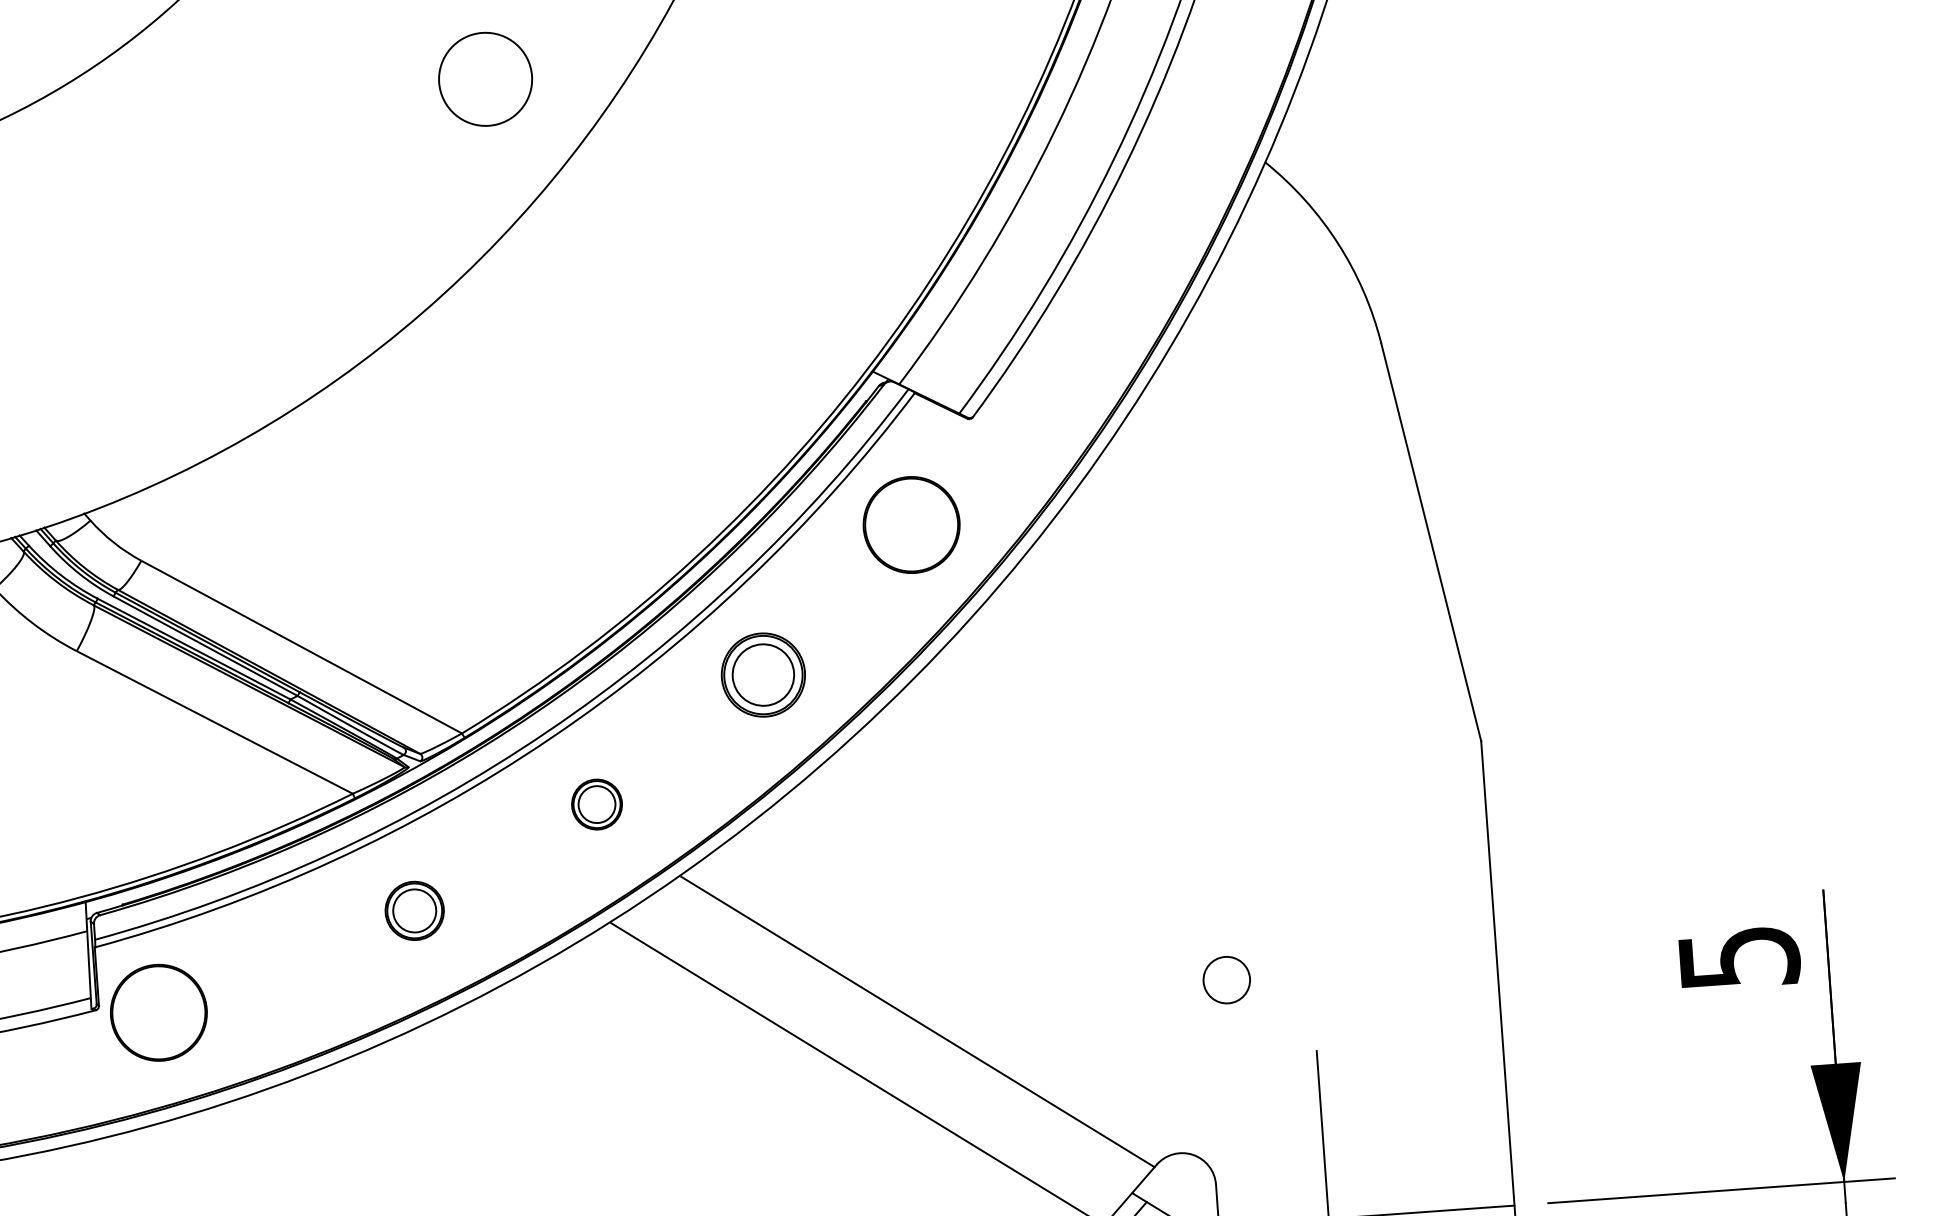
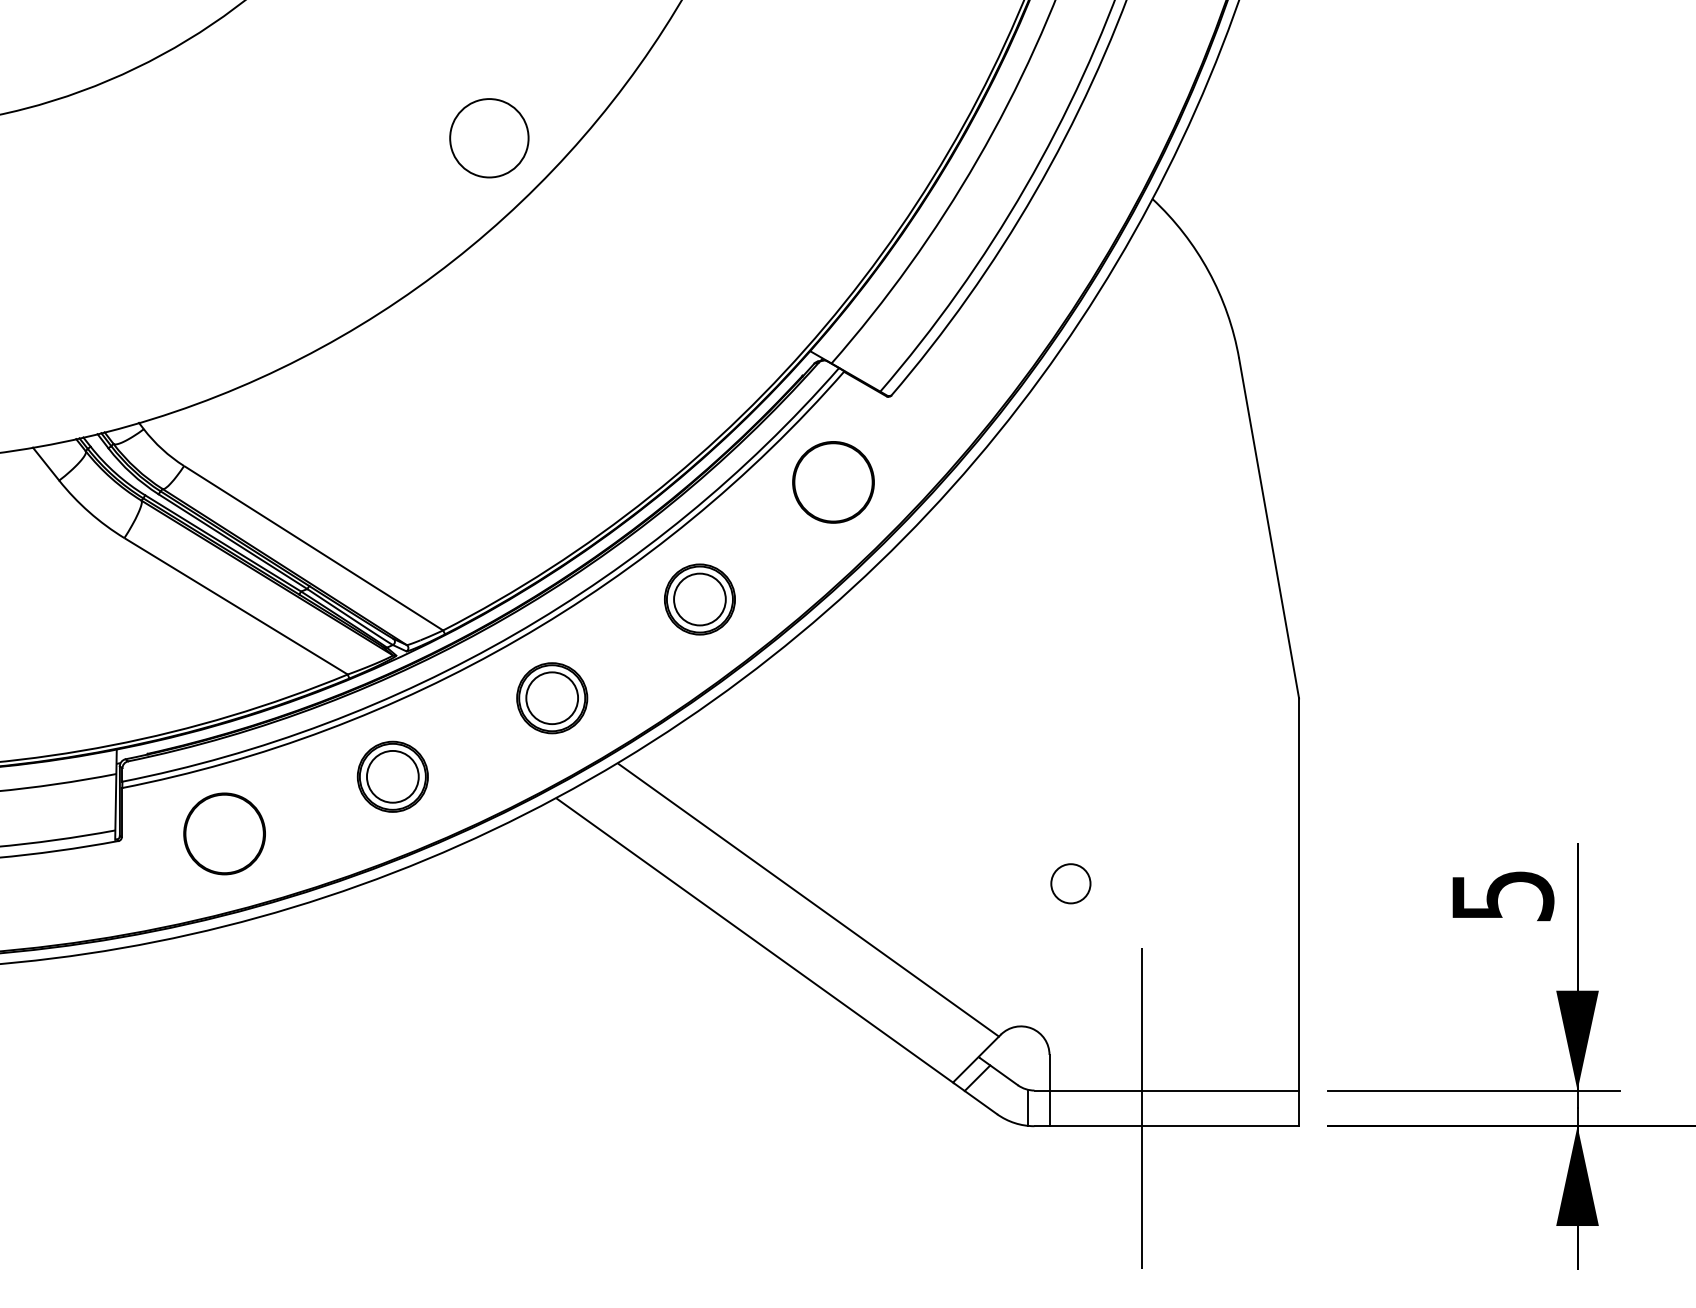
circle: (485, 79) -> (489, 138), moved
part: (597, 804) -> (552, 698), size x1.67
part: (414, 910) -> (392, 776), size x1.43
part: (158, 1012) -> (224, 833), moved

